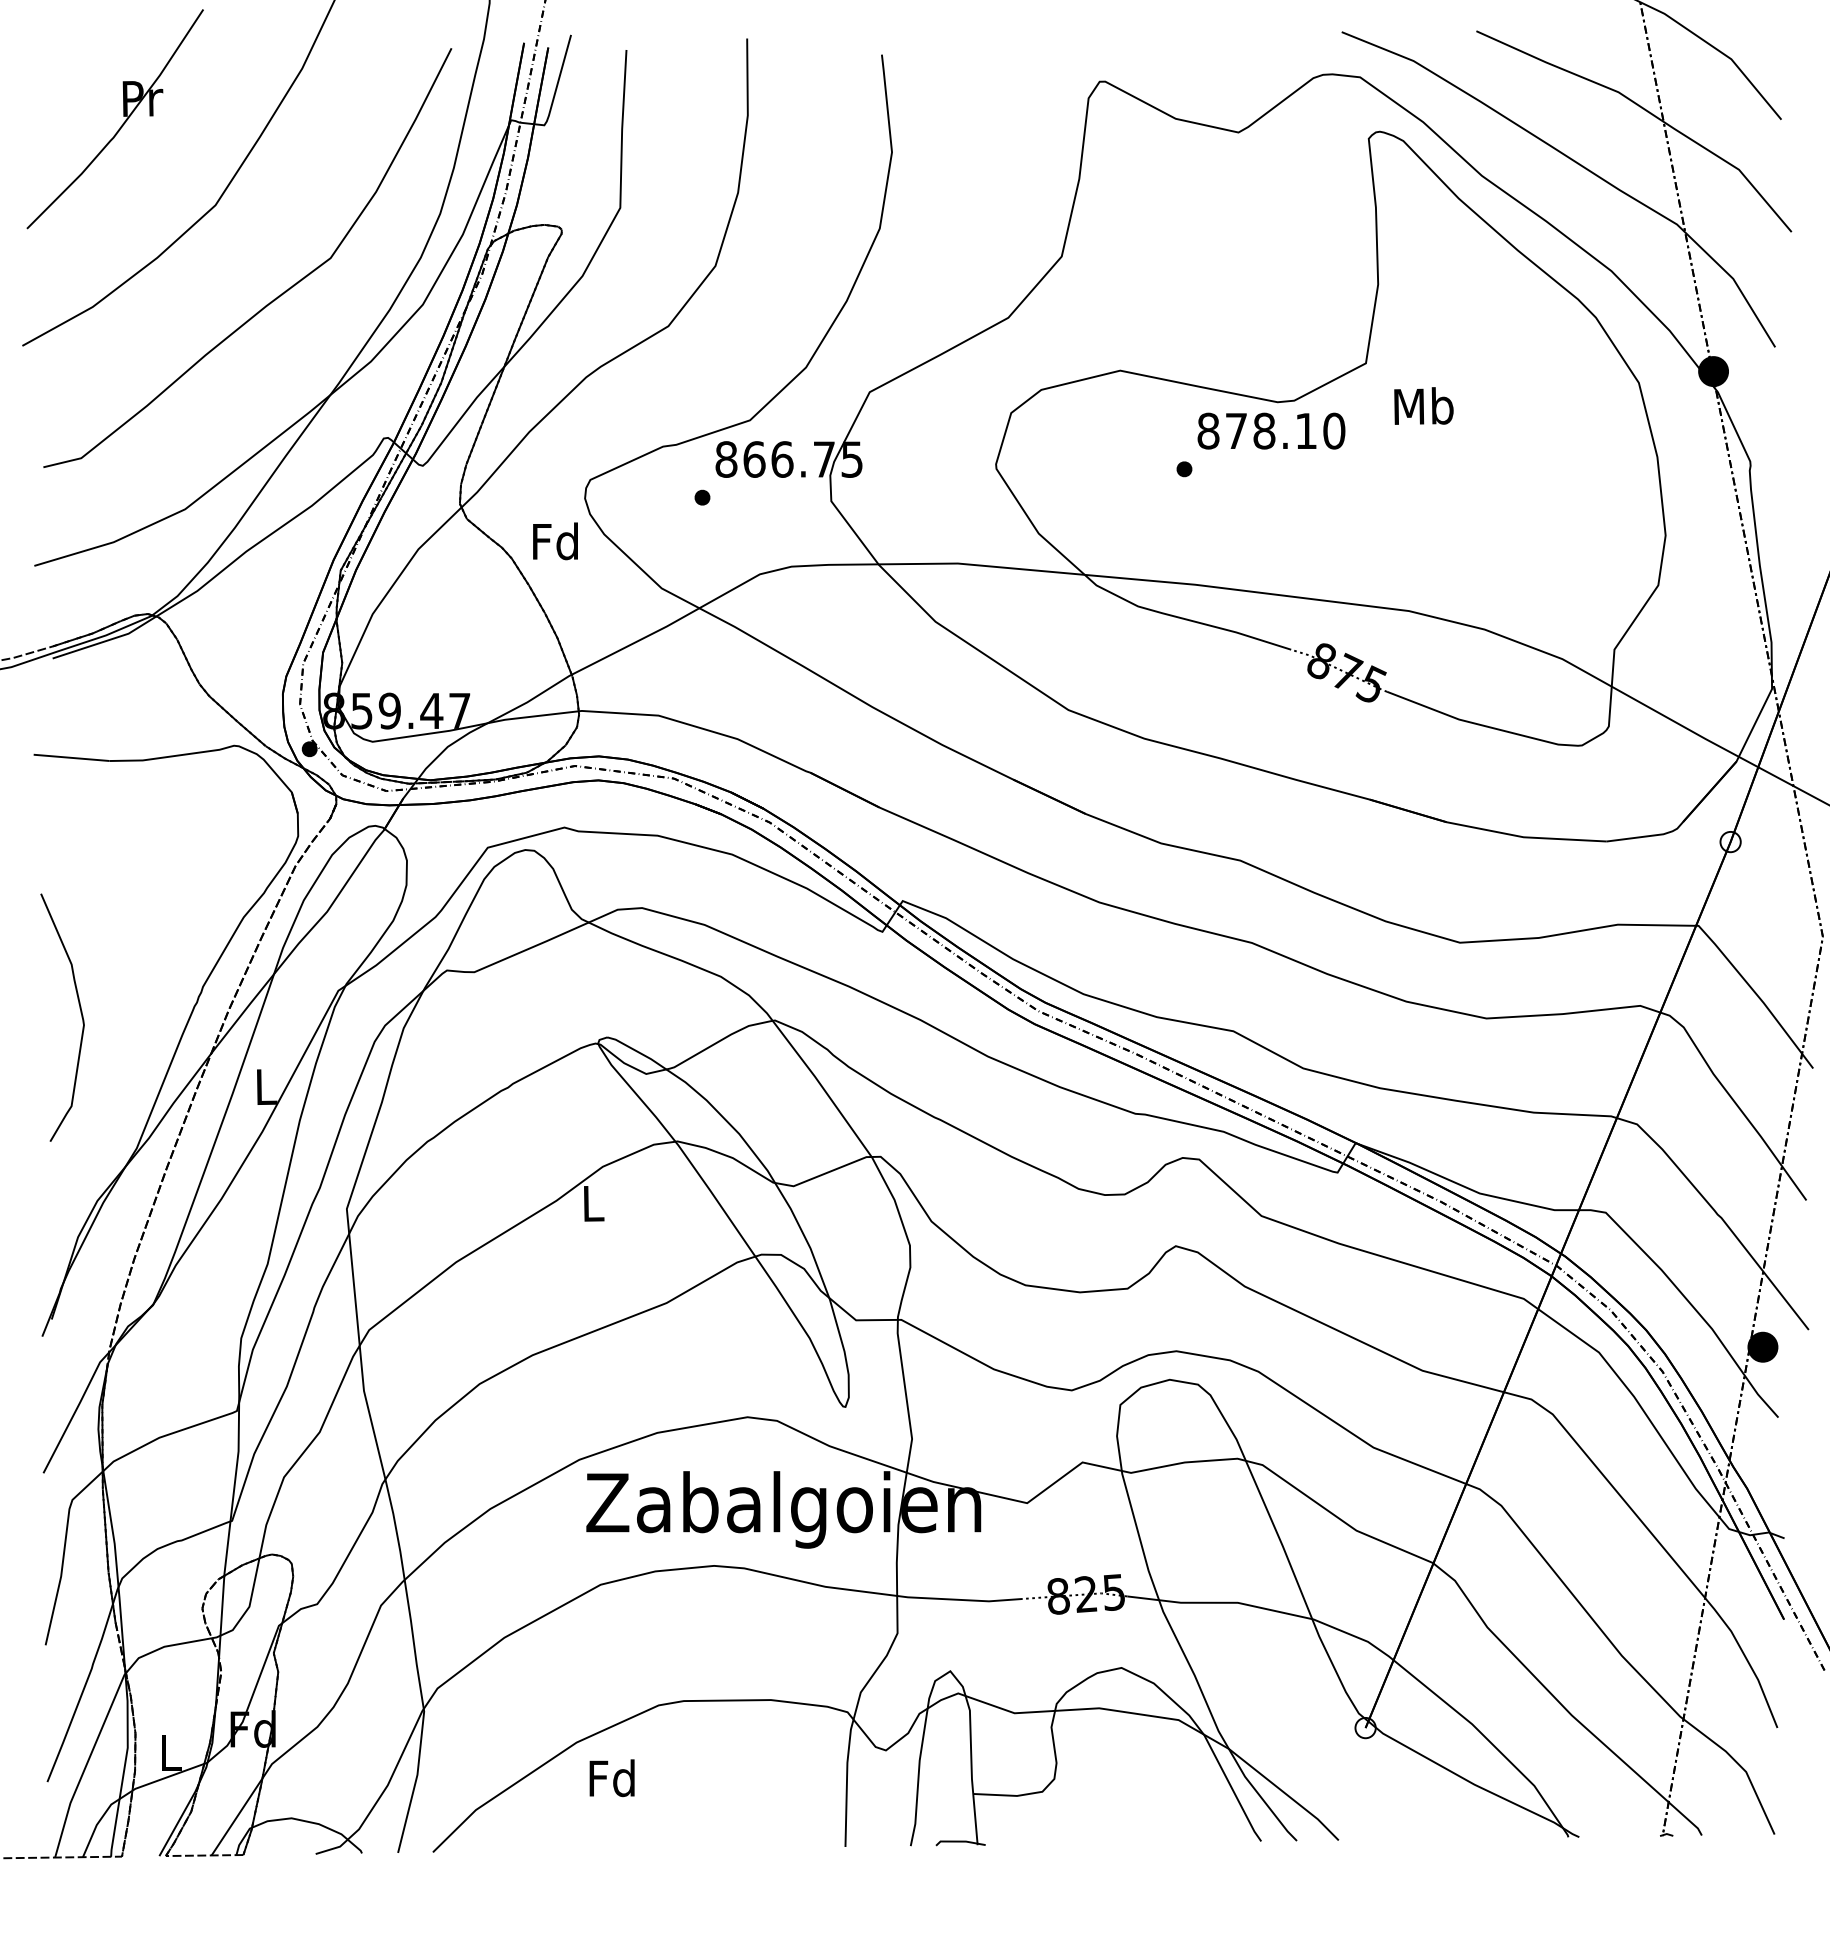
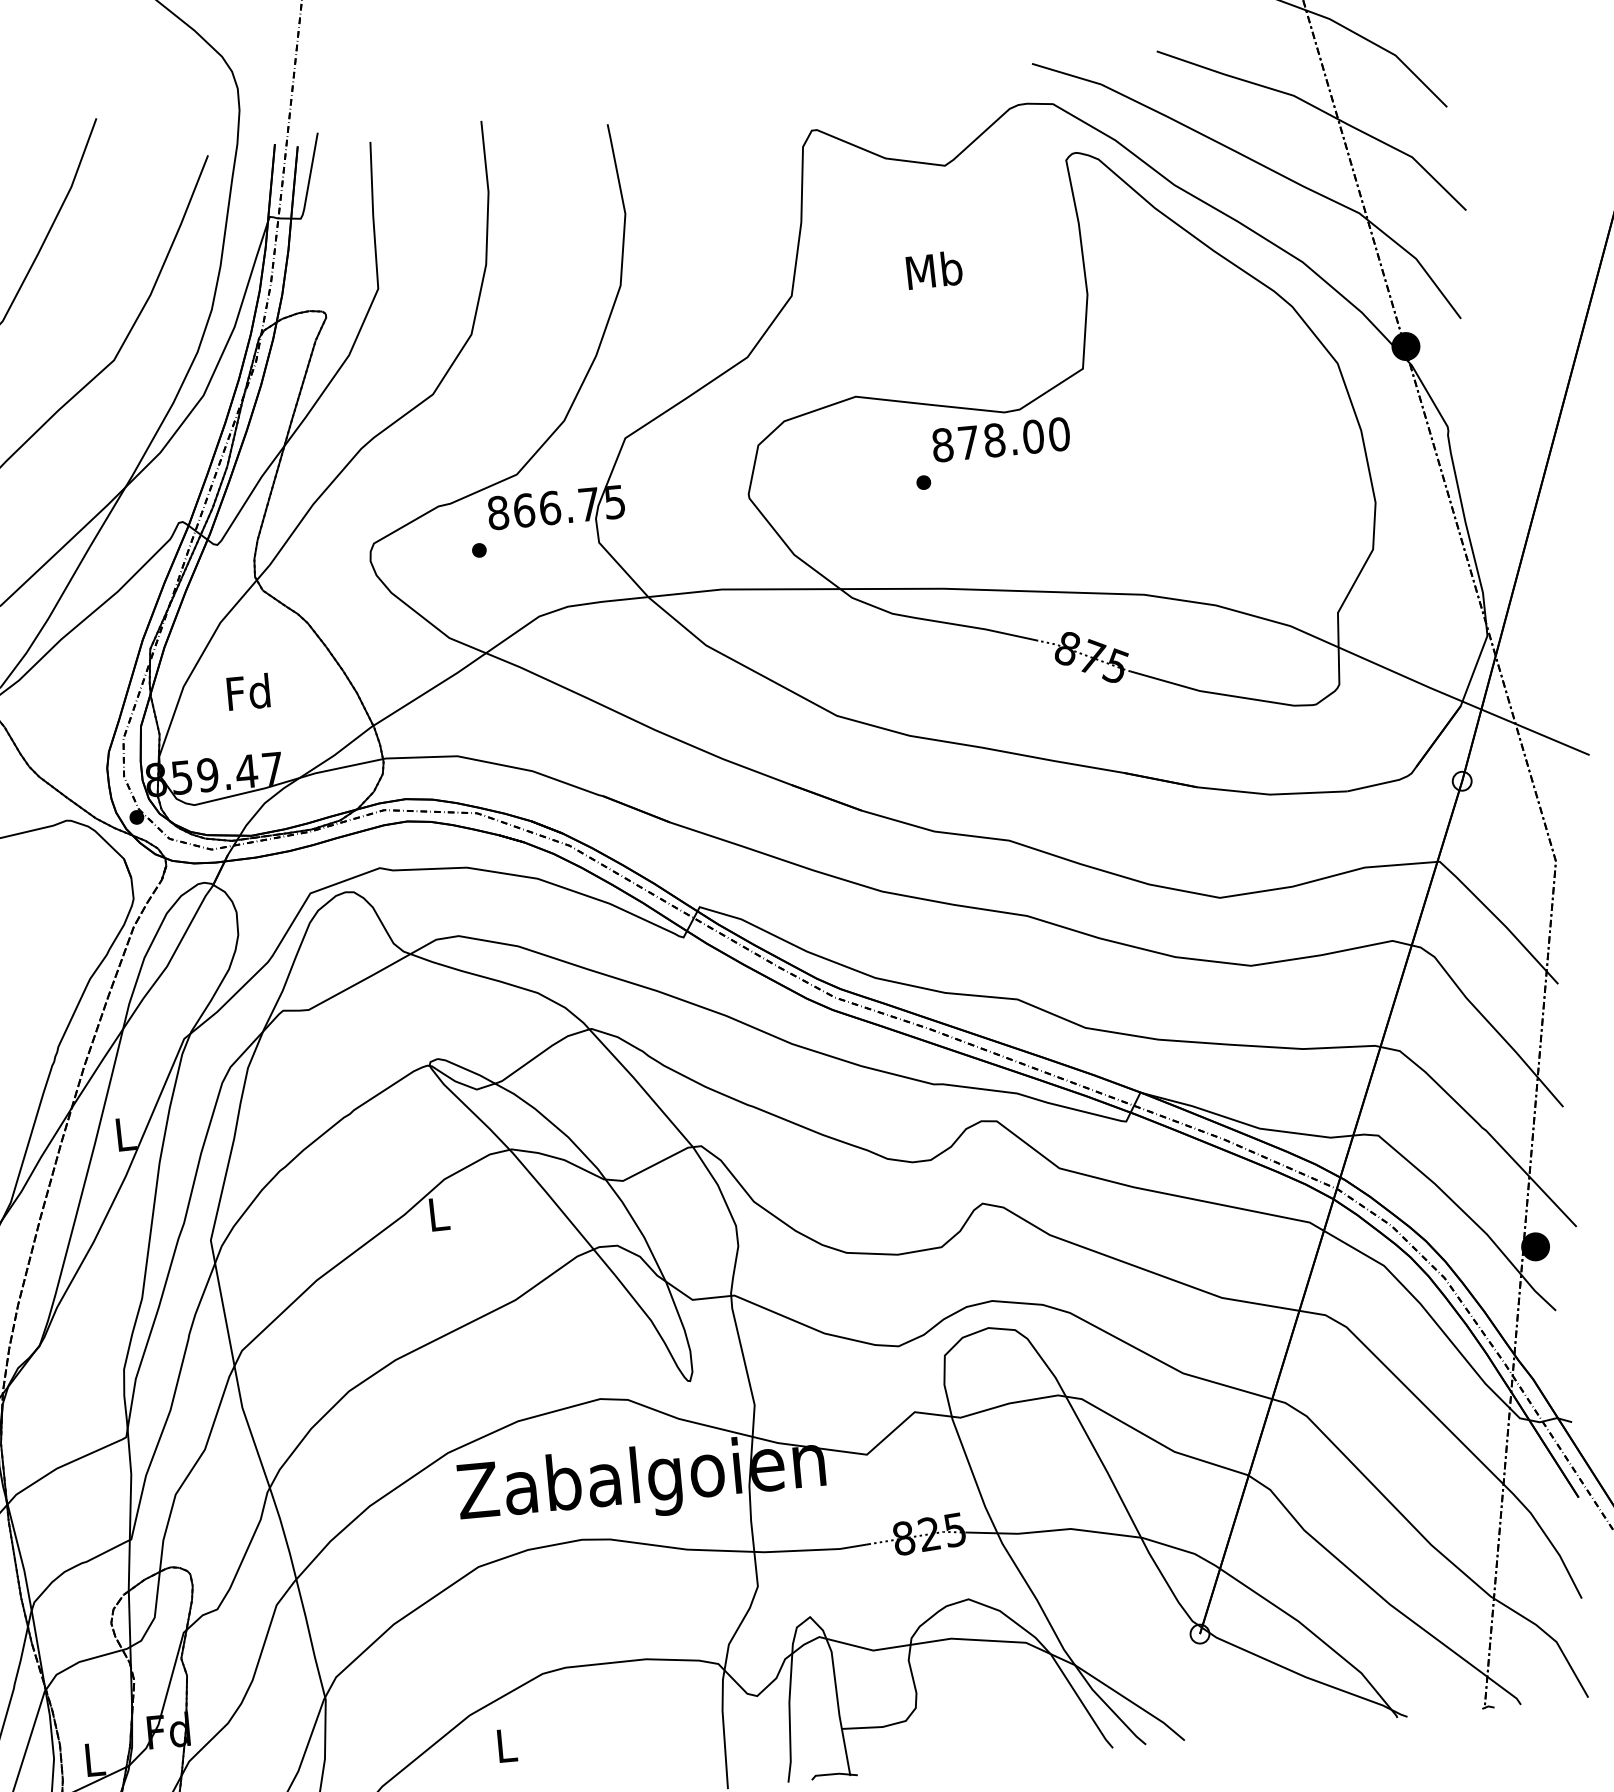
text: (1423, 405) -> (933, 269), moved
text: (1306, 430) -> (1033, 436), 878.10 -> 878.00
text: (555, 541) -> (248, 692), moved
text: (611, 1778) -> (505, 1745), Fd -> L

